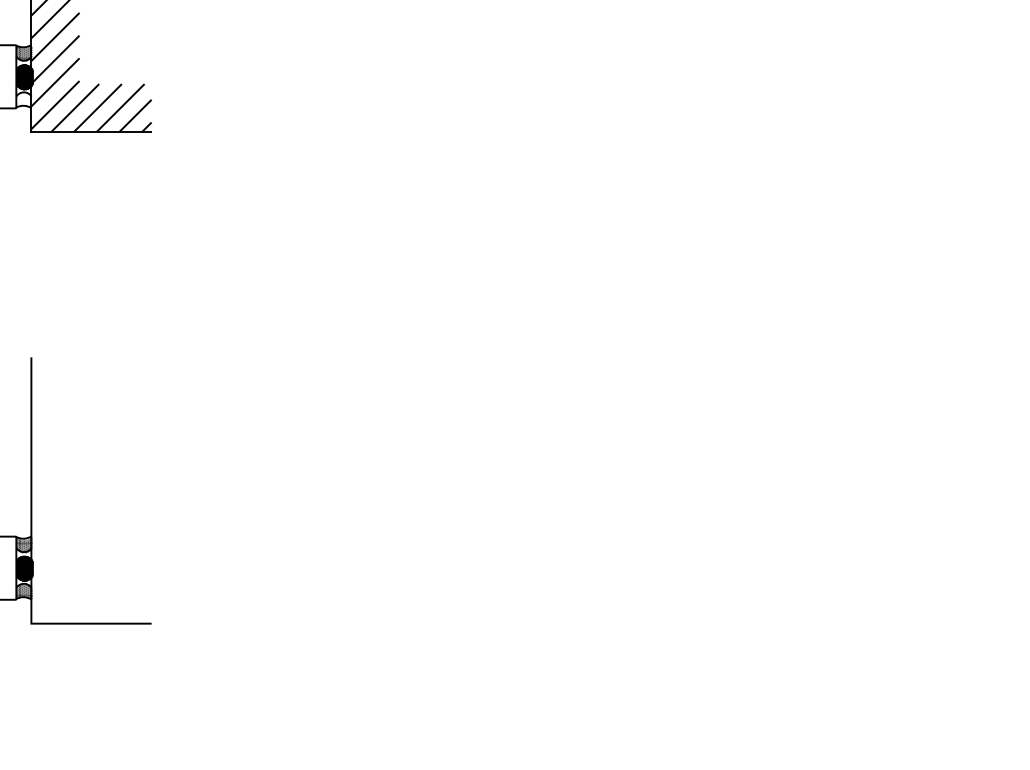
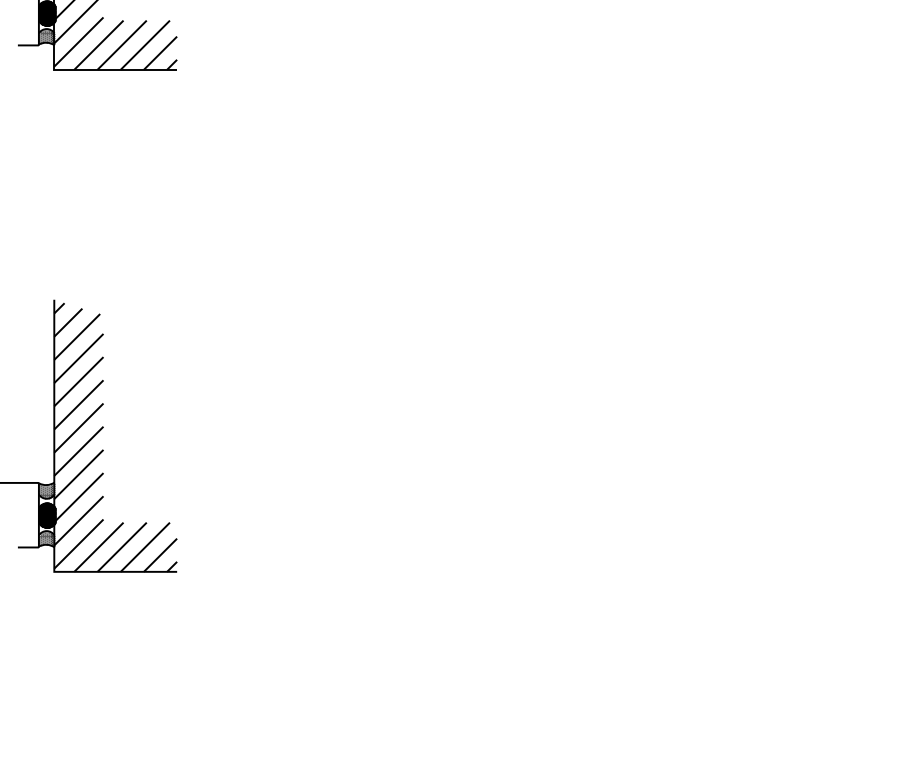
hatch: (23, 99) -> (46, 36), added
hatch: (91, 491) -> (115, 436), added

